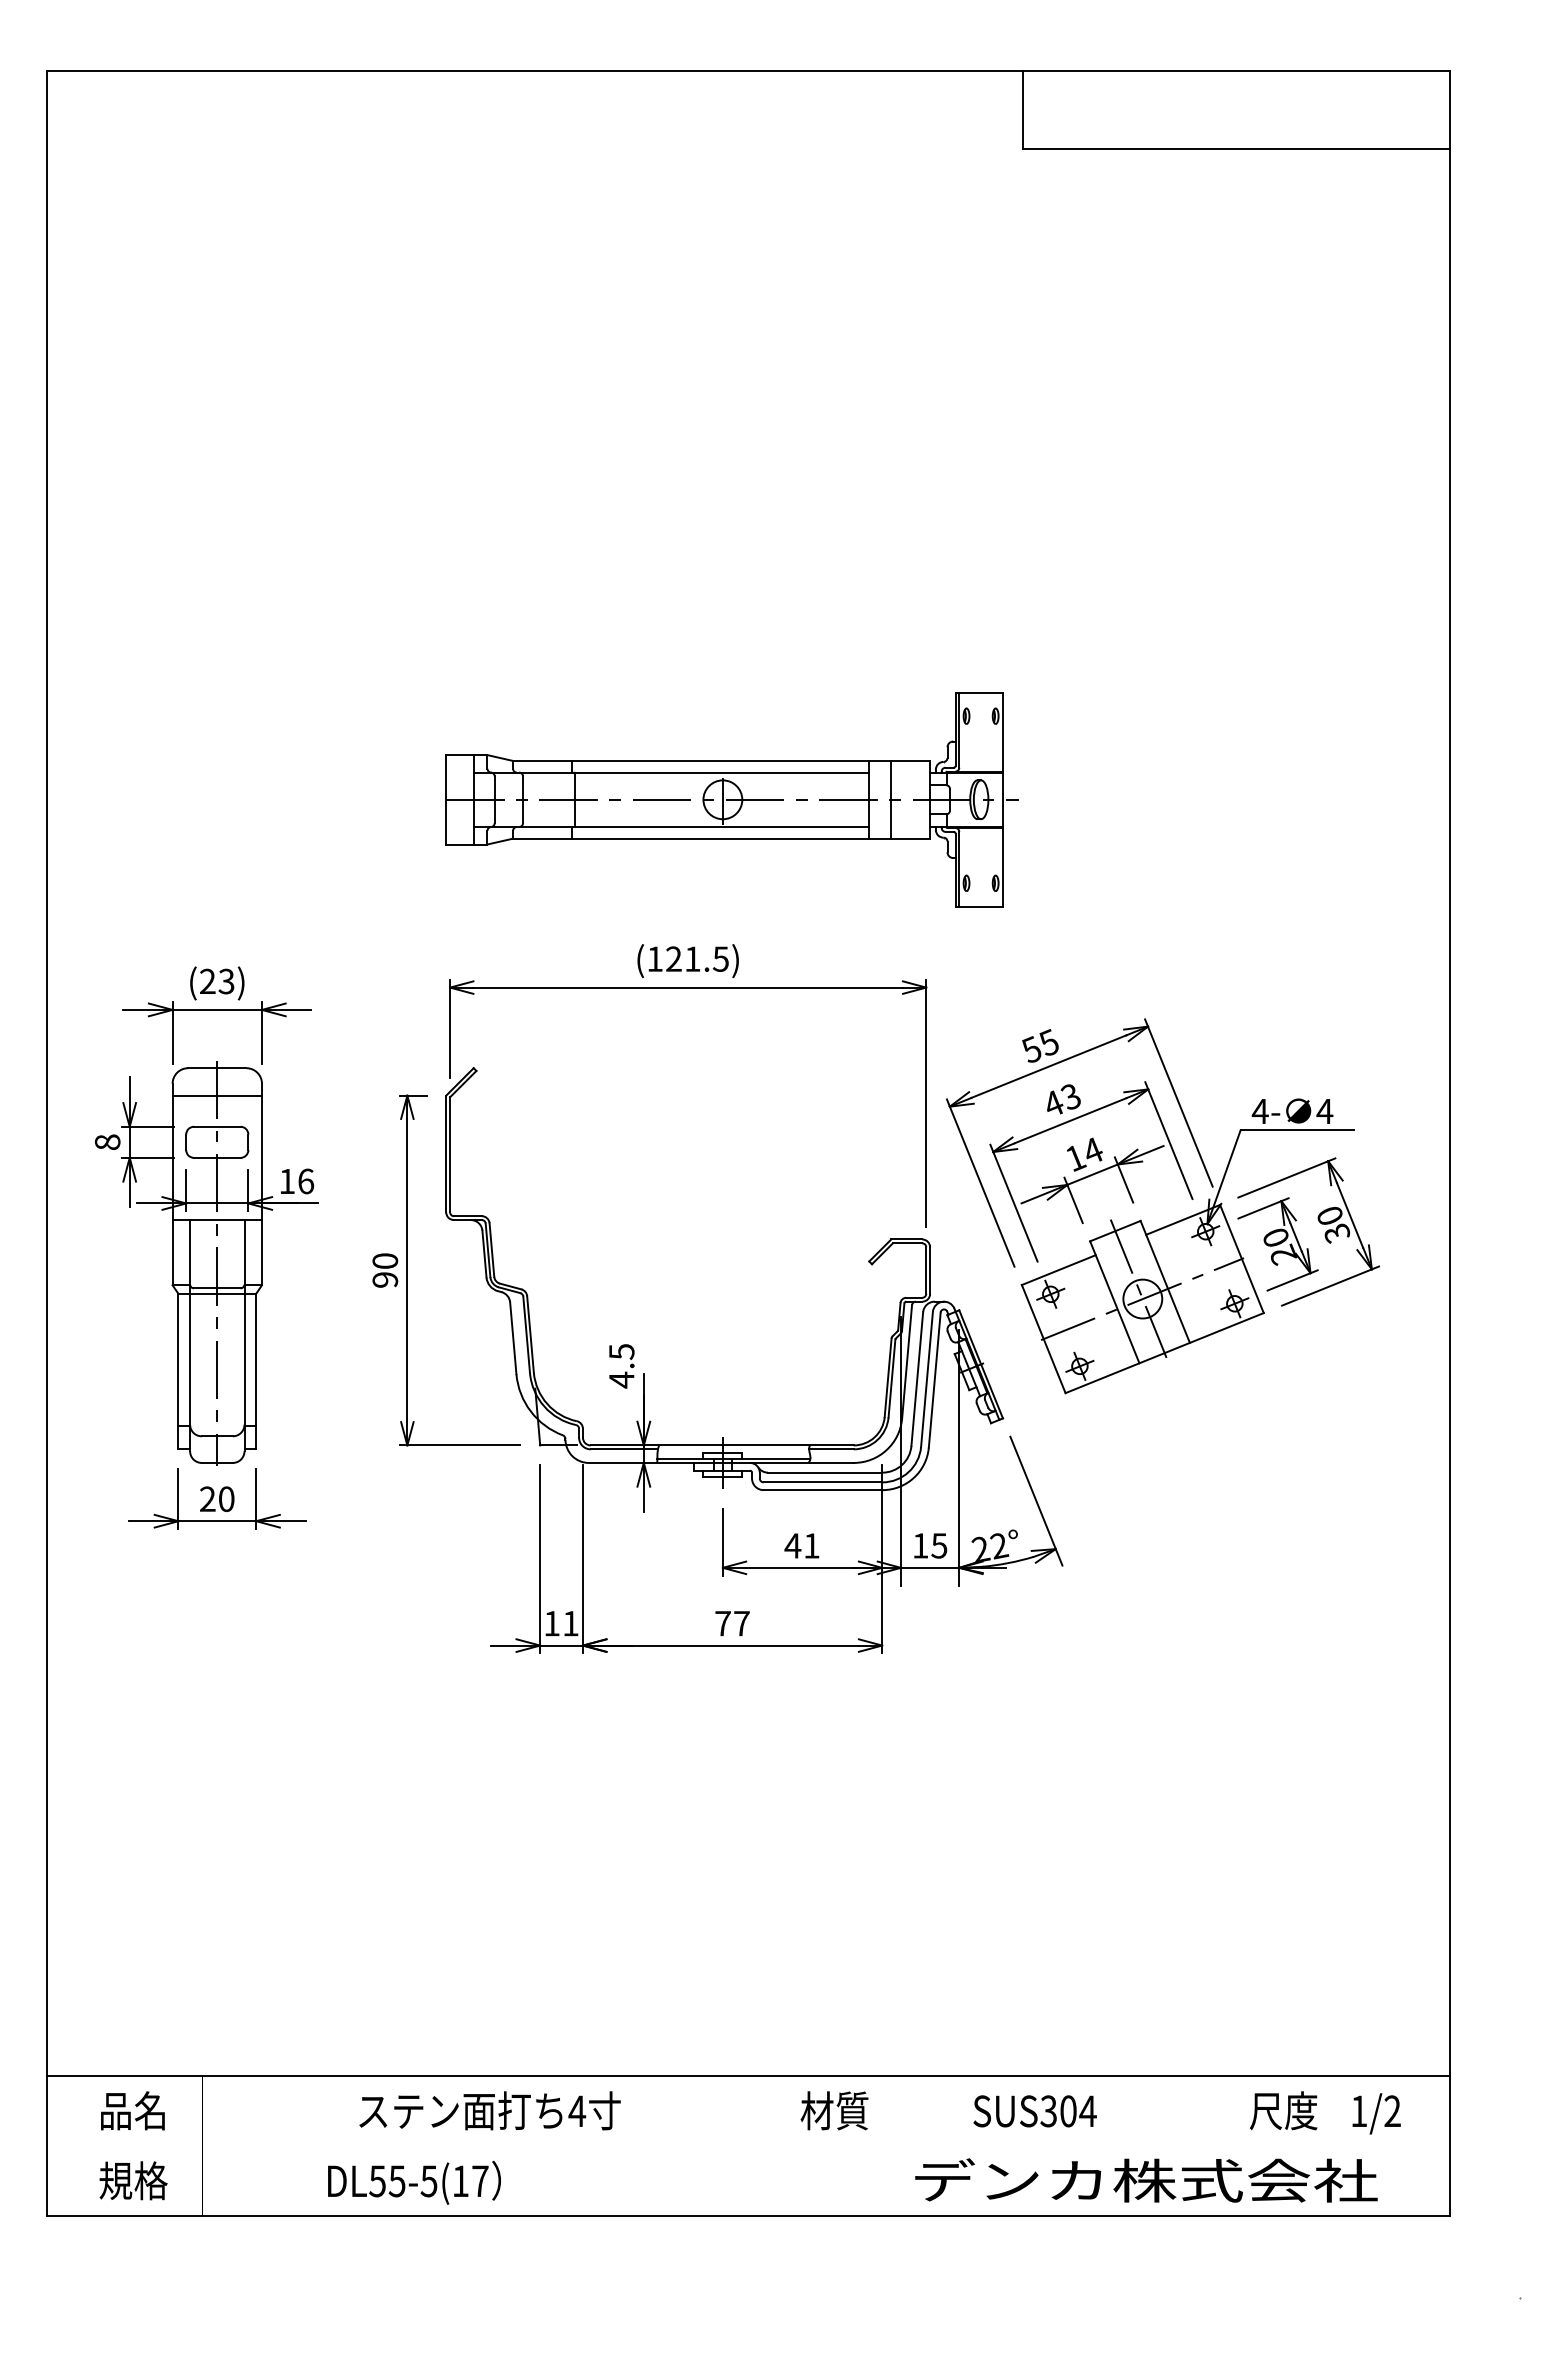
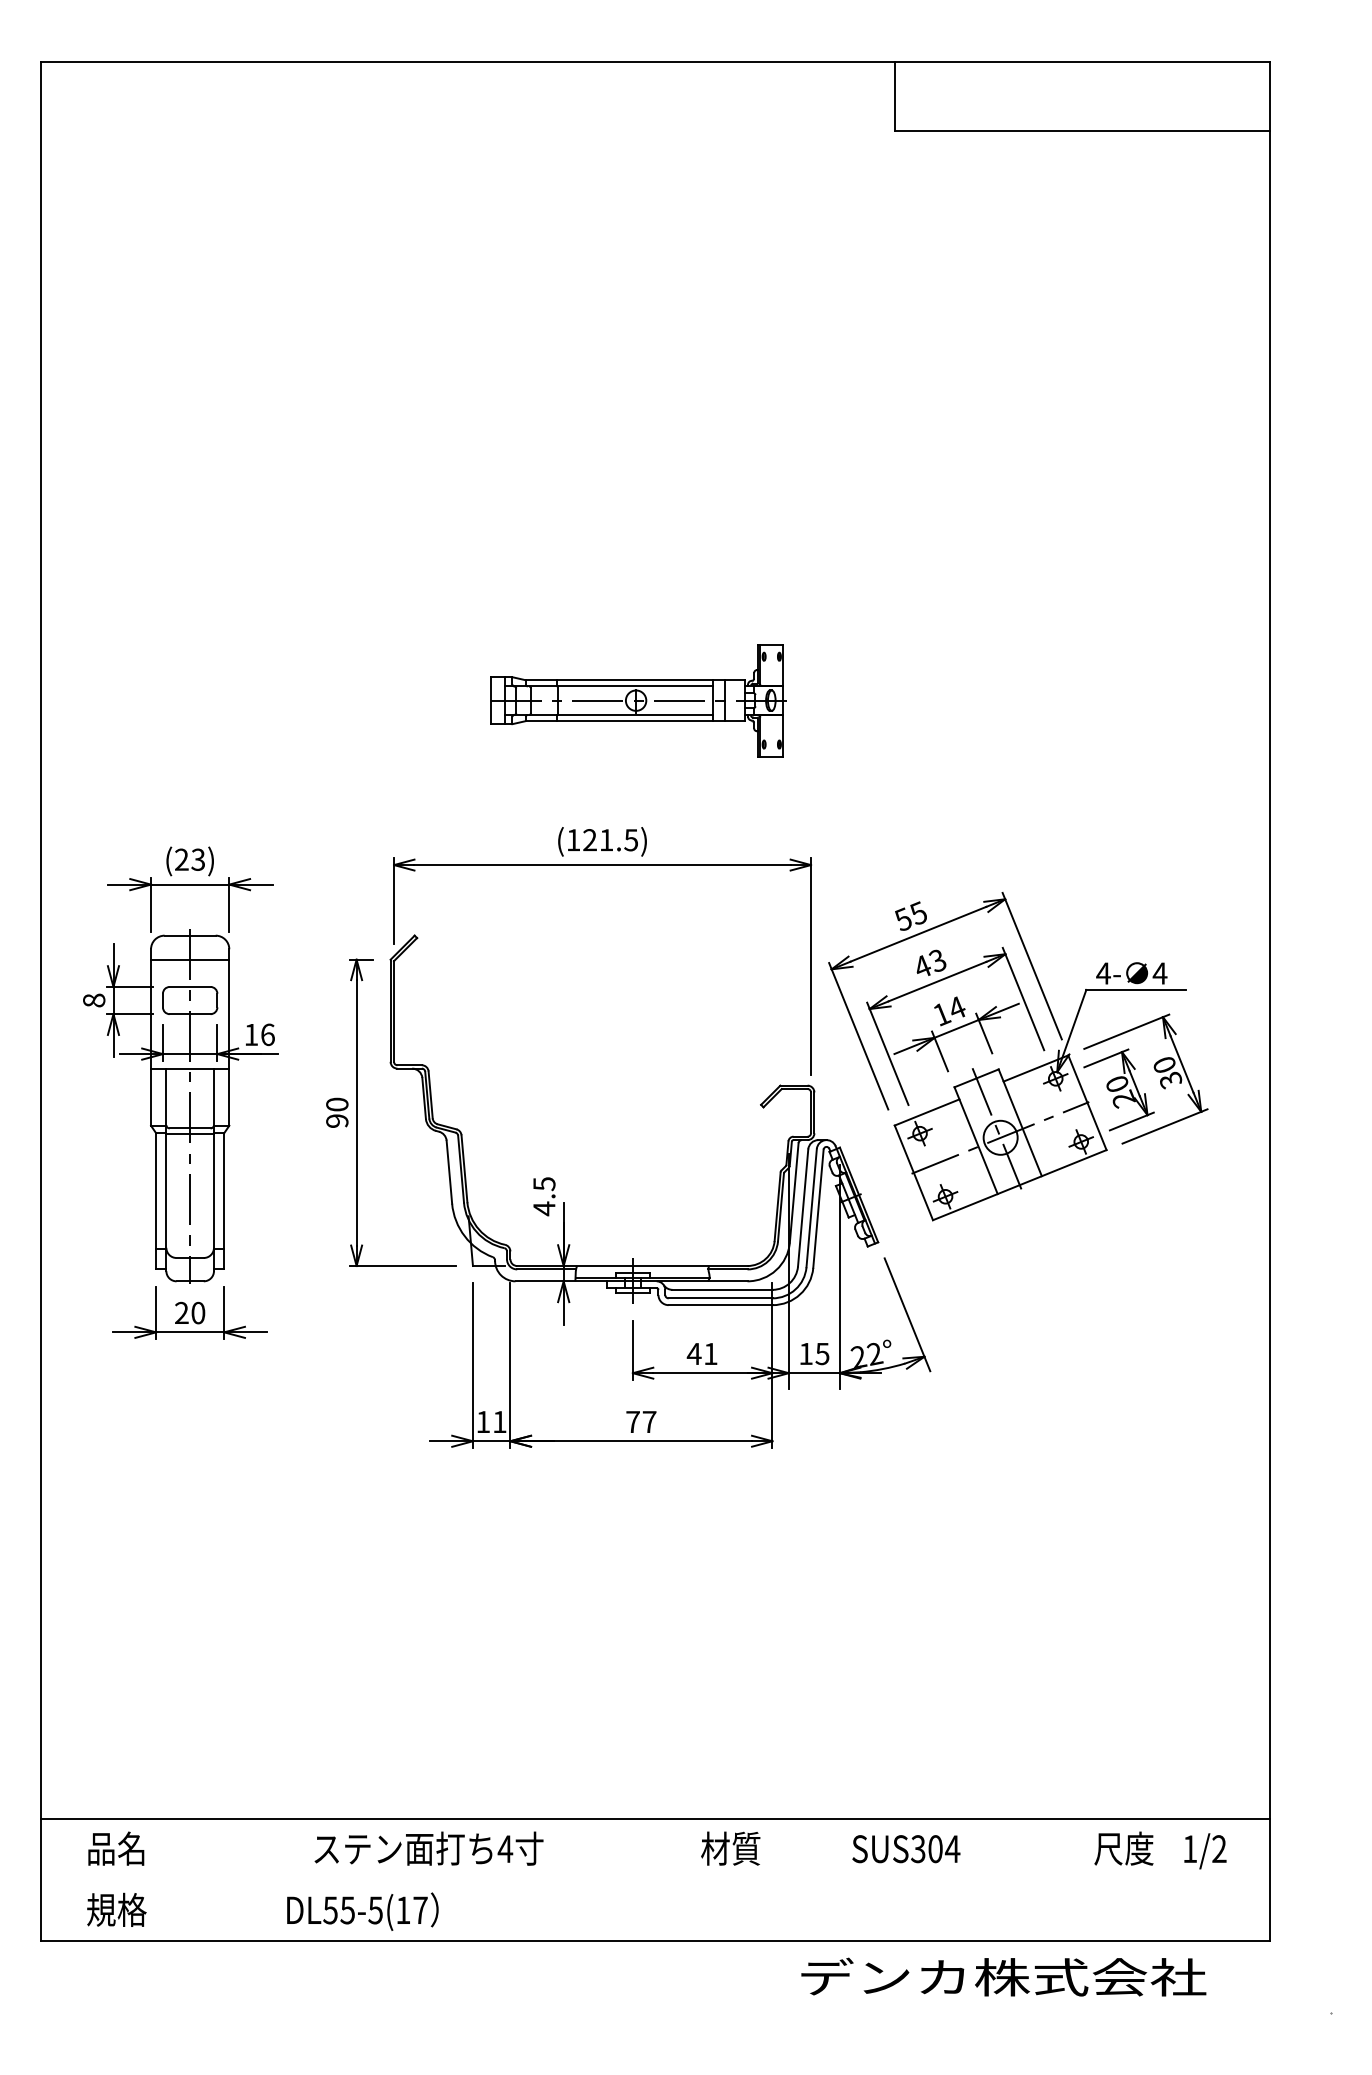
part: (731, 799) -> (640, 700), size x0.6
text: (1146, 2180) -> (1003, 1977), moved

